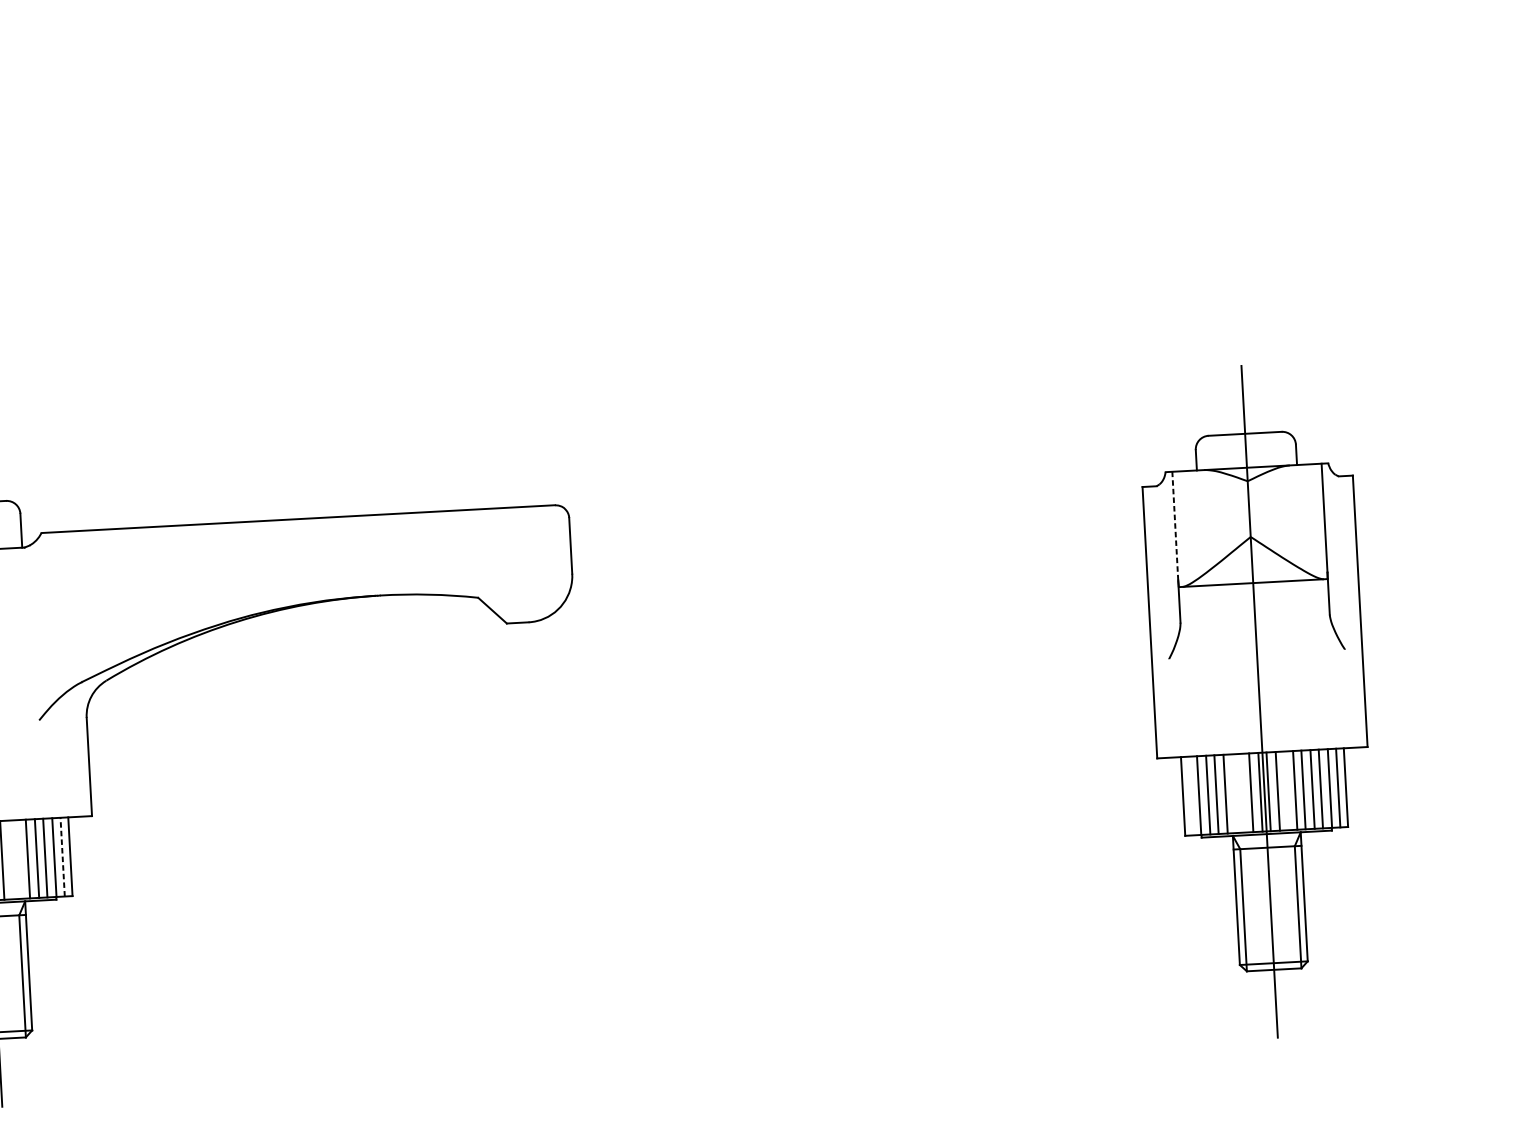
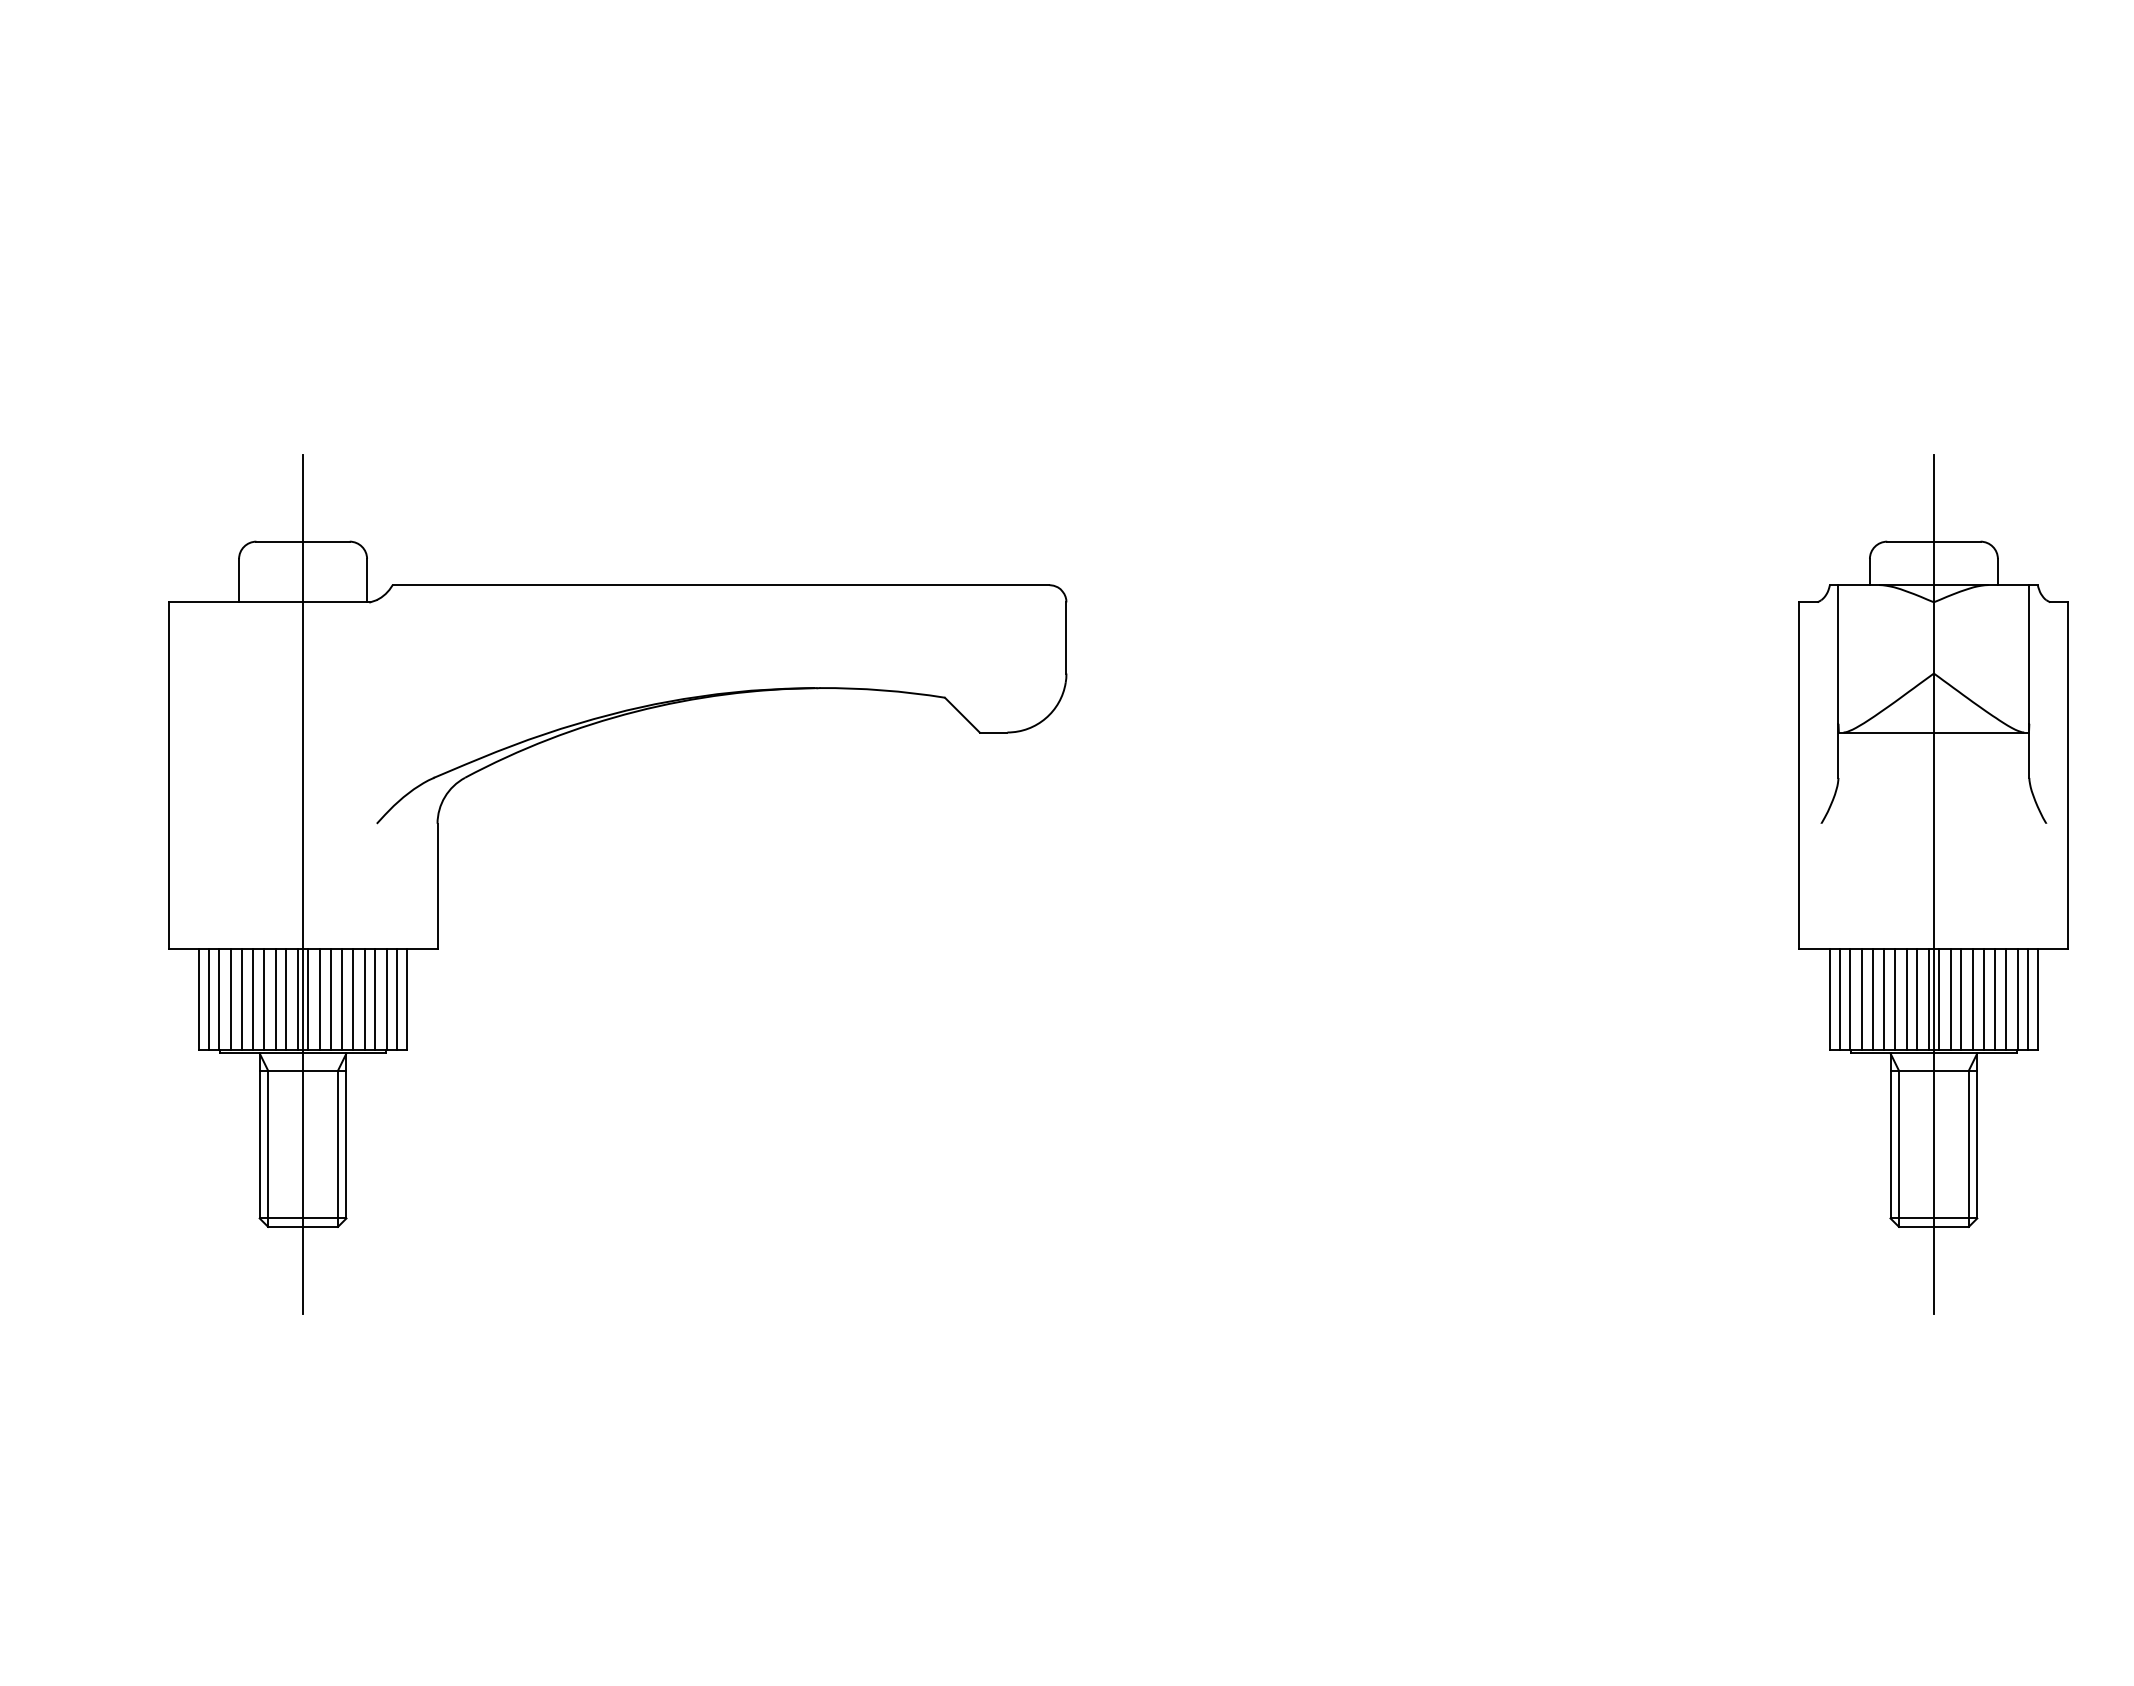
line: (1175, 525) -> (1838, 653), dashed -> solid
line: (1286, 790) -> (1961, 999), added
line: (1233, 793) -> (1894, 999), added
line: (1243, 793) -> (1906, 999), added
line: (1190, 795) -> (1839, 999), added
line: (62, 857) -> (397, 999), dashed -> solid
line: (10, 859) -> (330, 999), added
line: (19, 859) -> (342, 999), added

